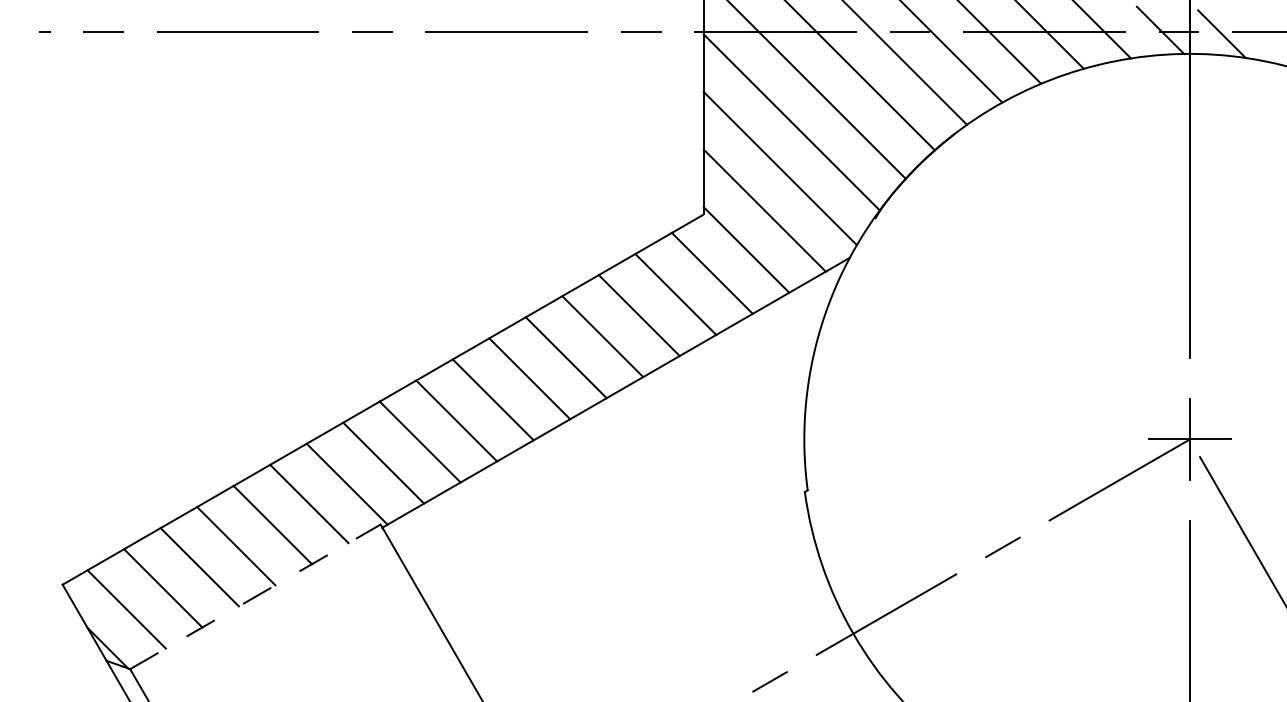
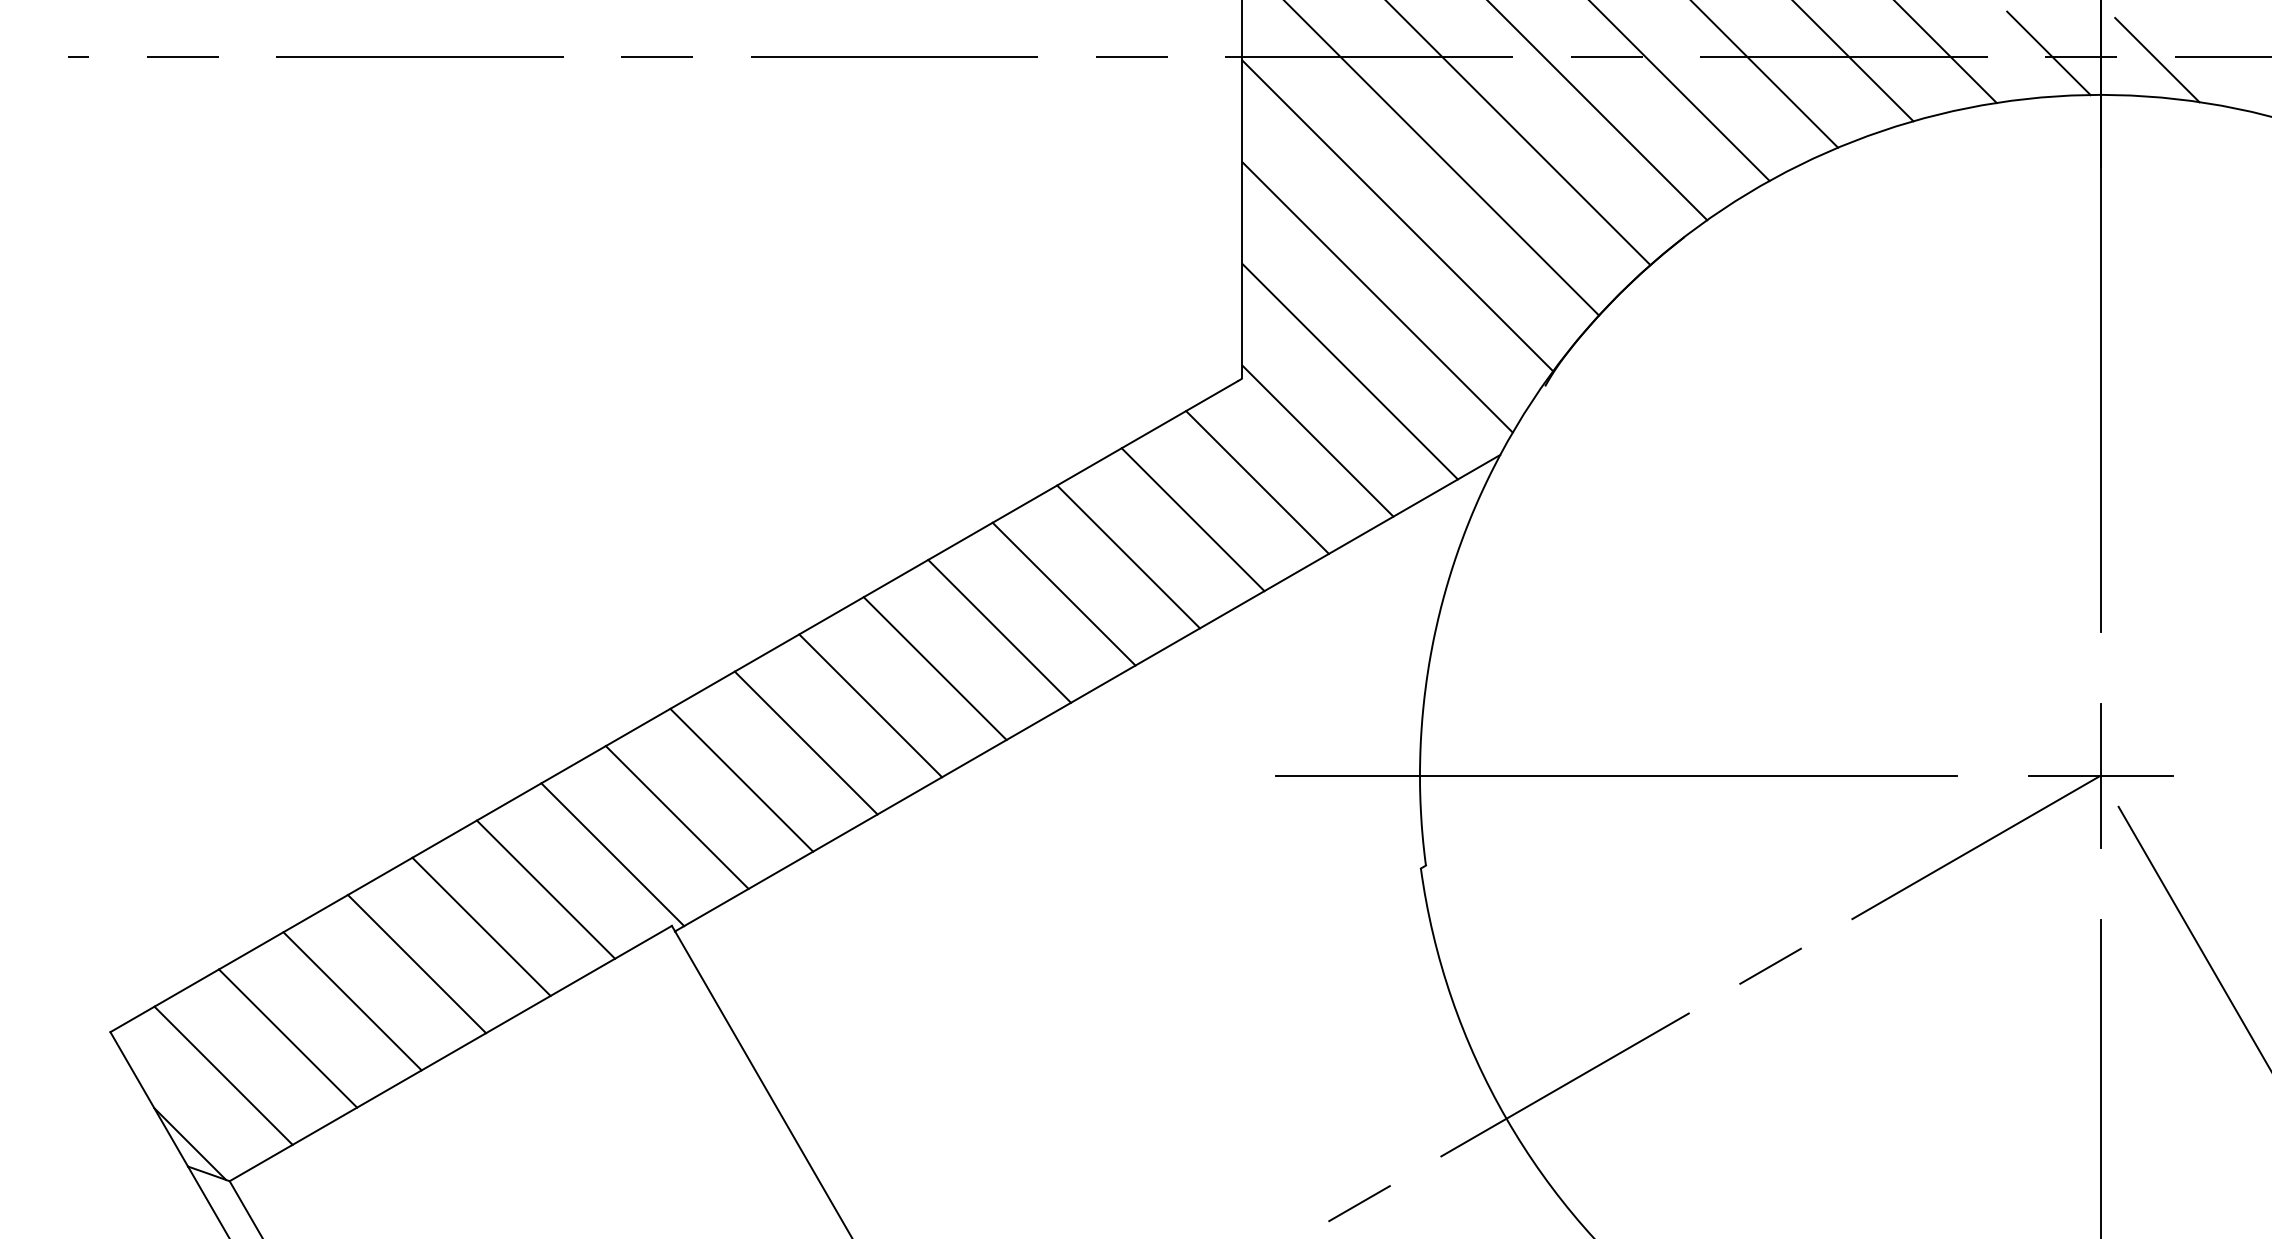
line: (915, 439) -> (1616, 775), added
line: (255, 596) -> (450, 1052), dashed -> solid

